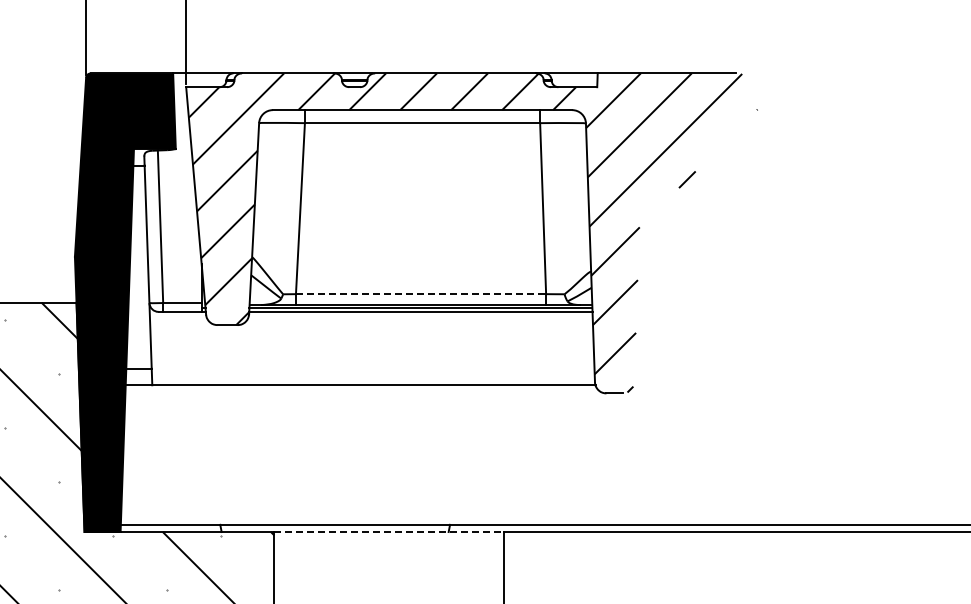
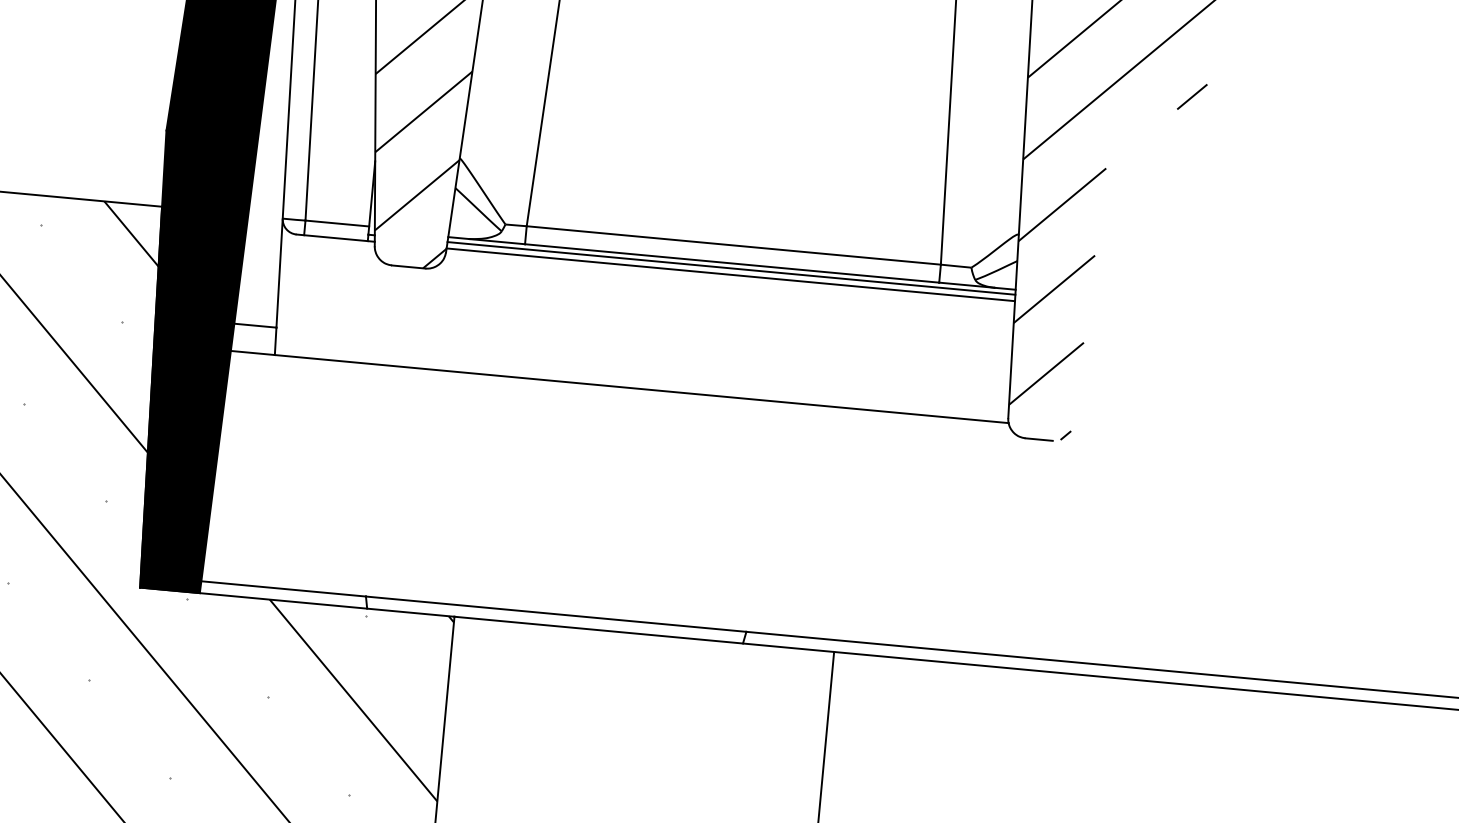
line: (421, 294) -> (734, 246), dashed -> solid
line: (389, 532) -> (644, 635), dashed -> solid

